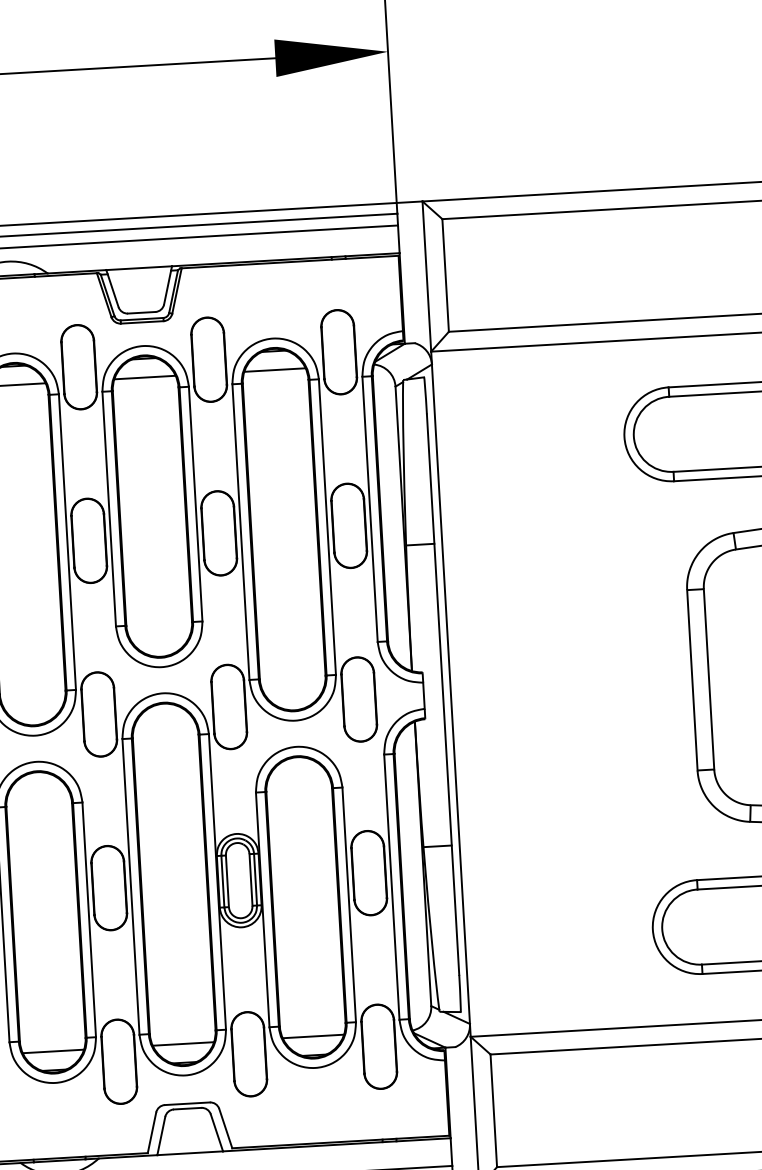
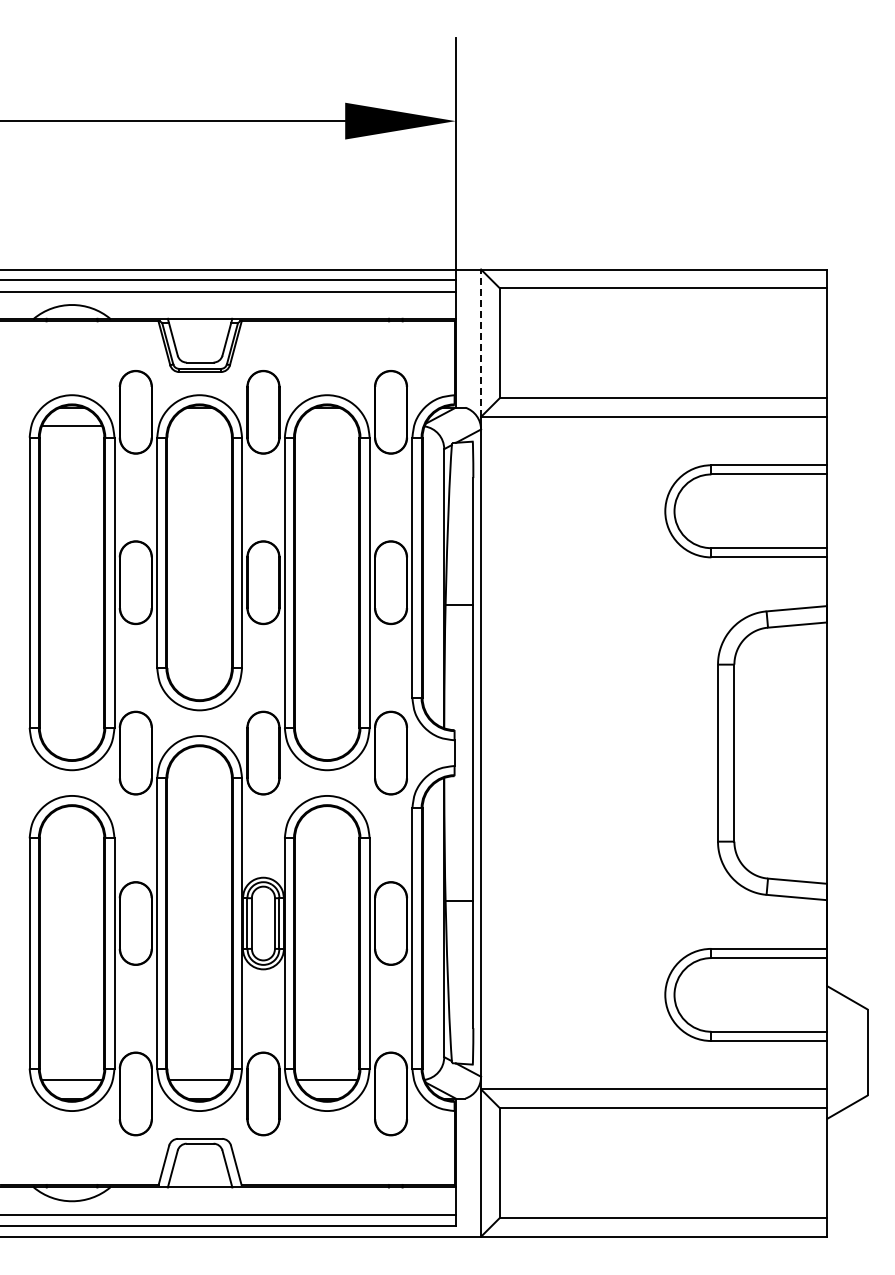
line: (427, 276) -> (481, 343), solid -> dashed
line: (275, 370) -> (327, 426), removed
line: (144, 377) -> (199, 426), removed

